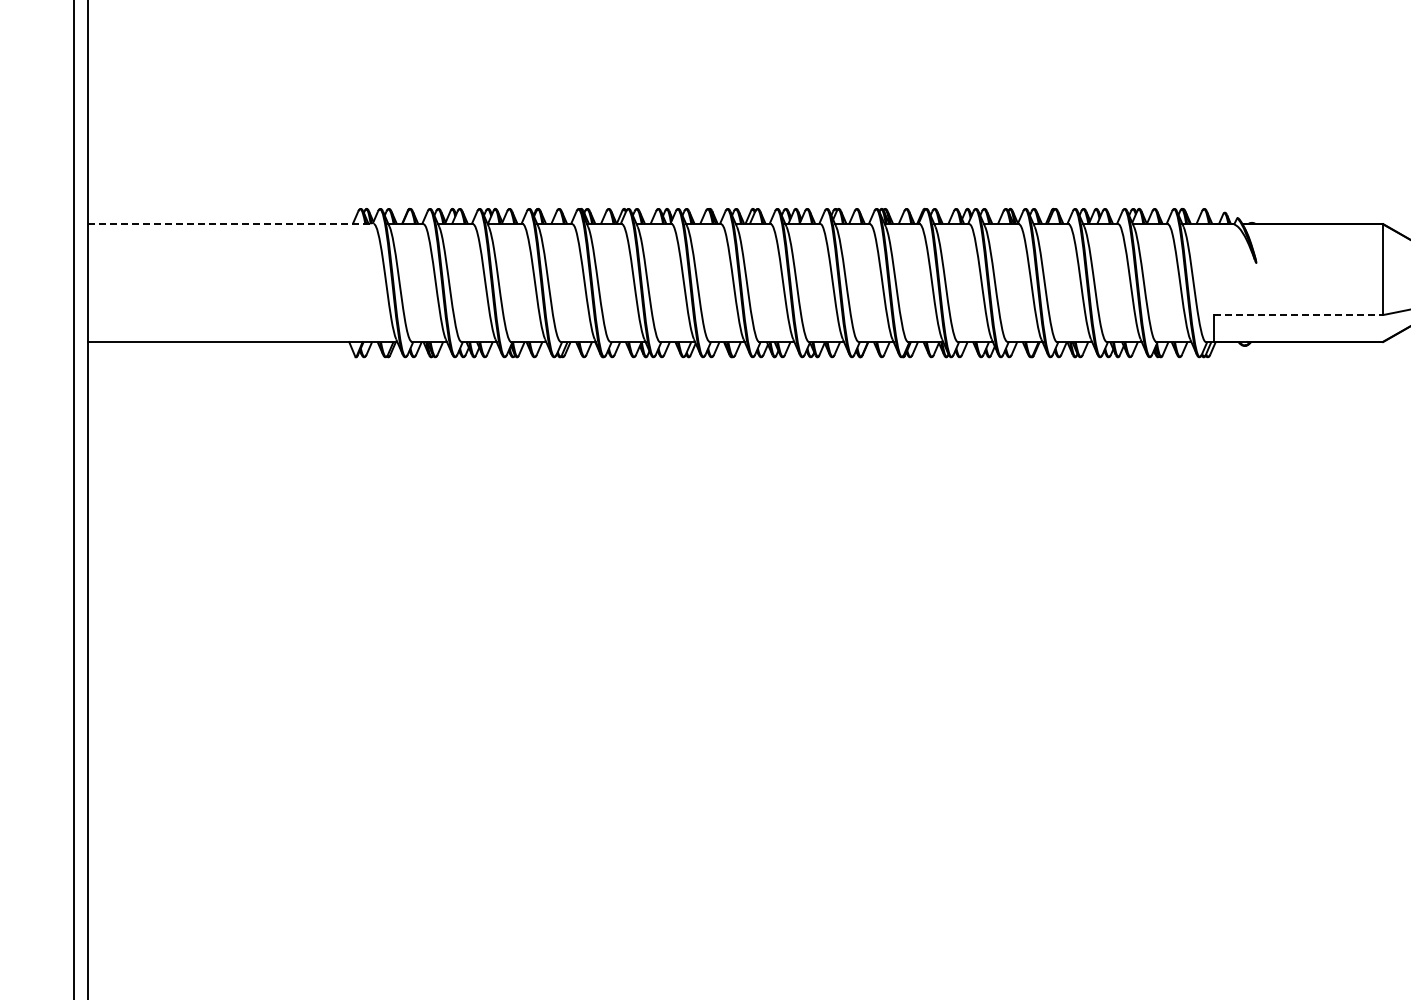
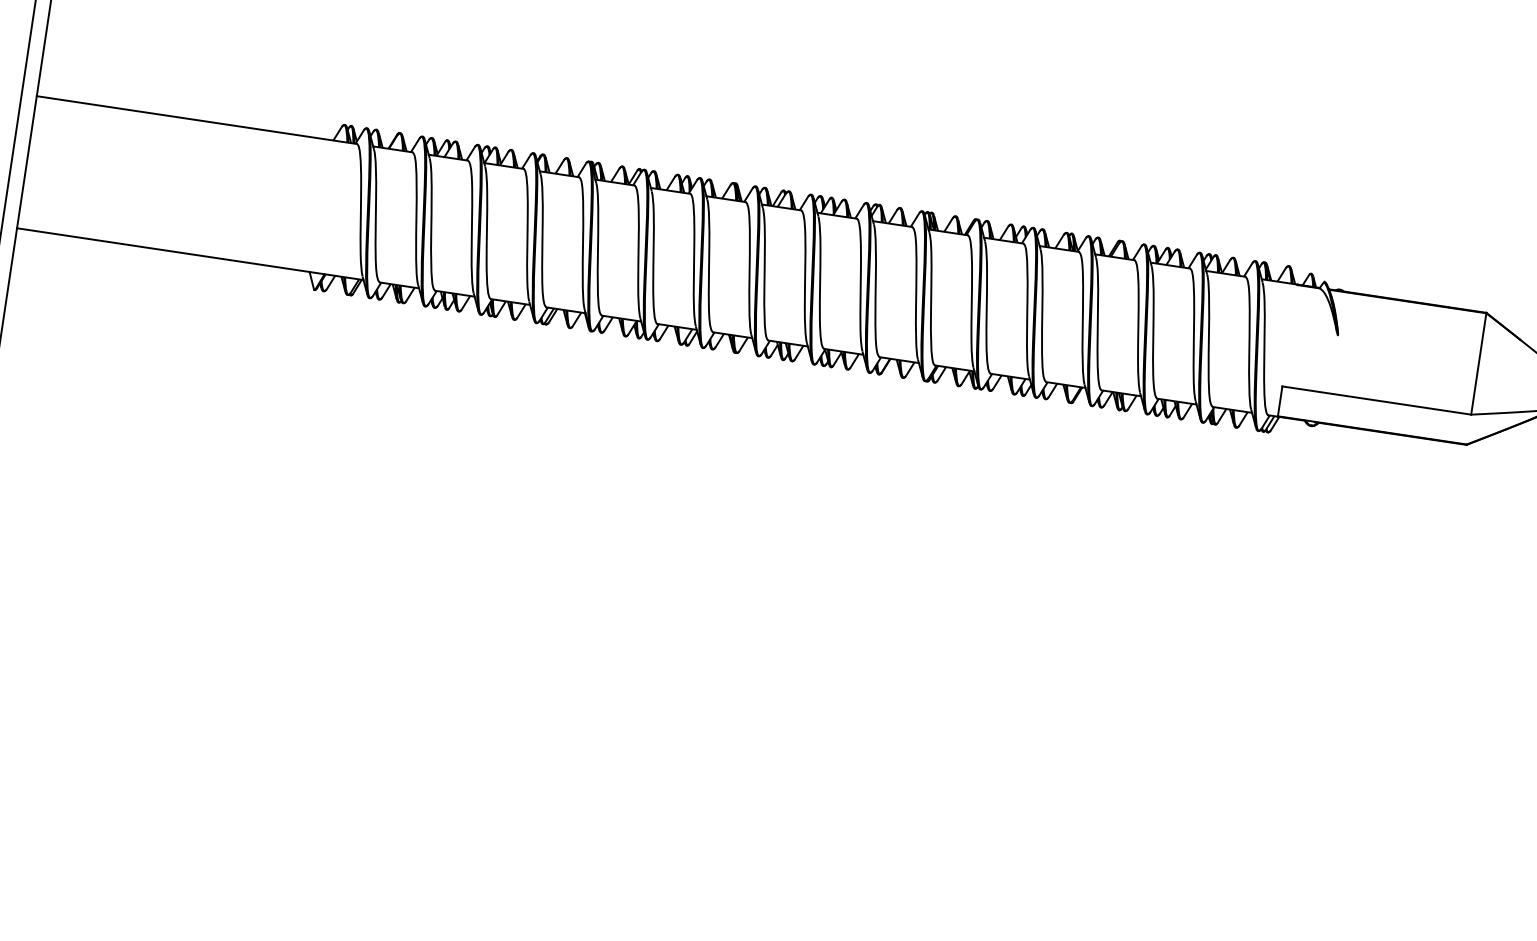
line: (231, 224) -> (197, 120), dashed -> solid
line: (1299, 315) -> (1377, 401), dashed -> solid

